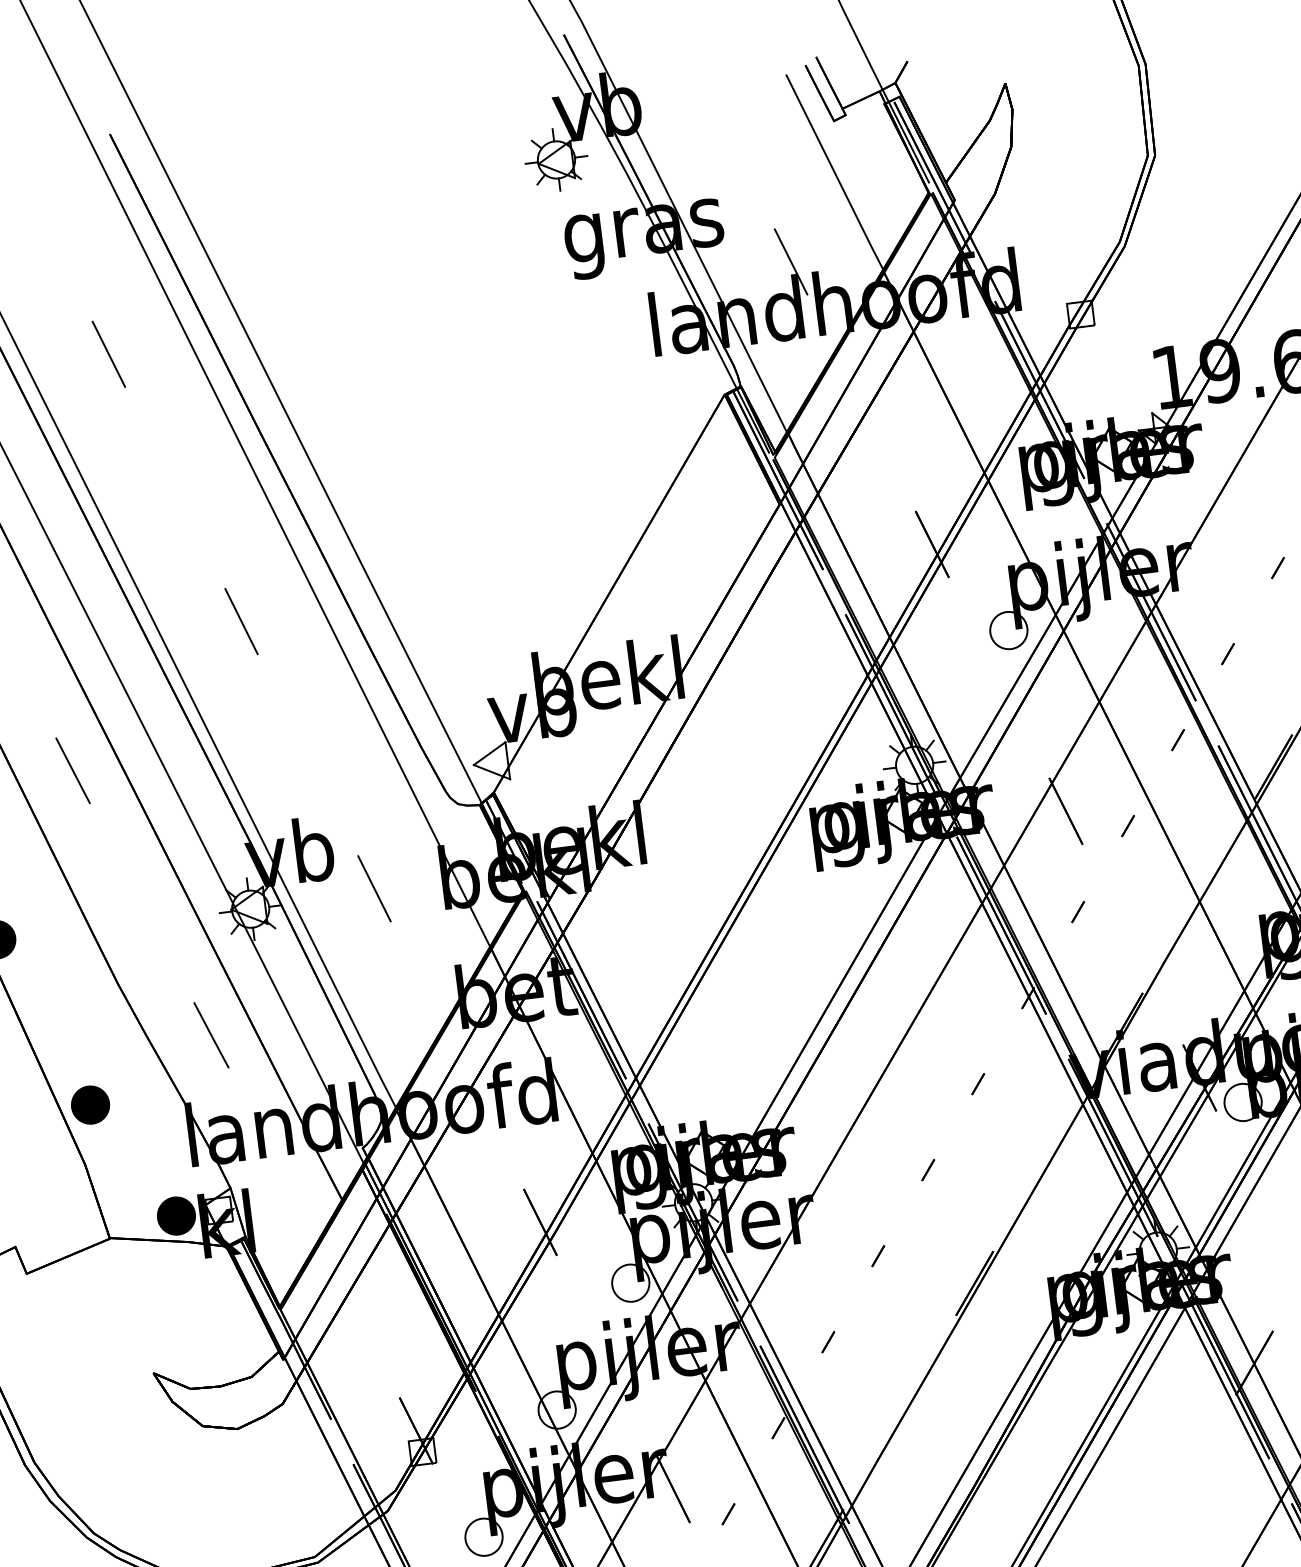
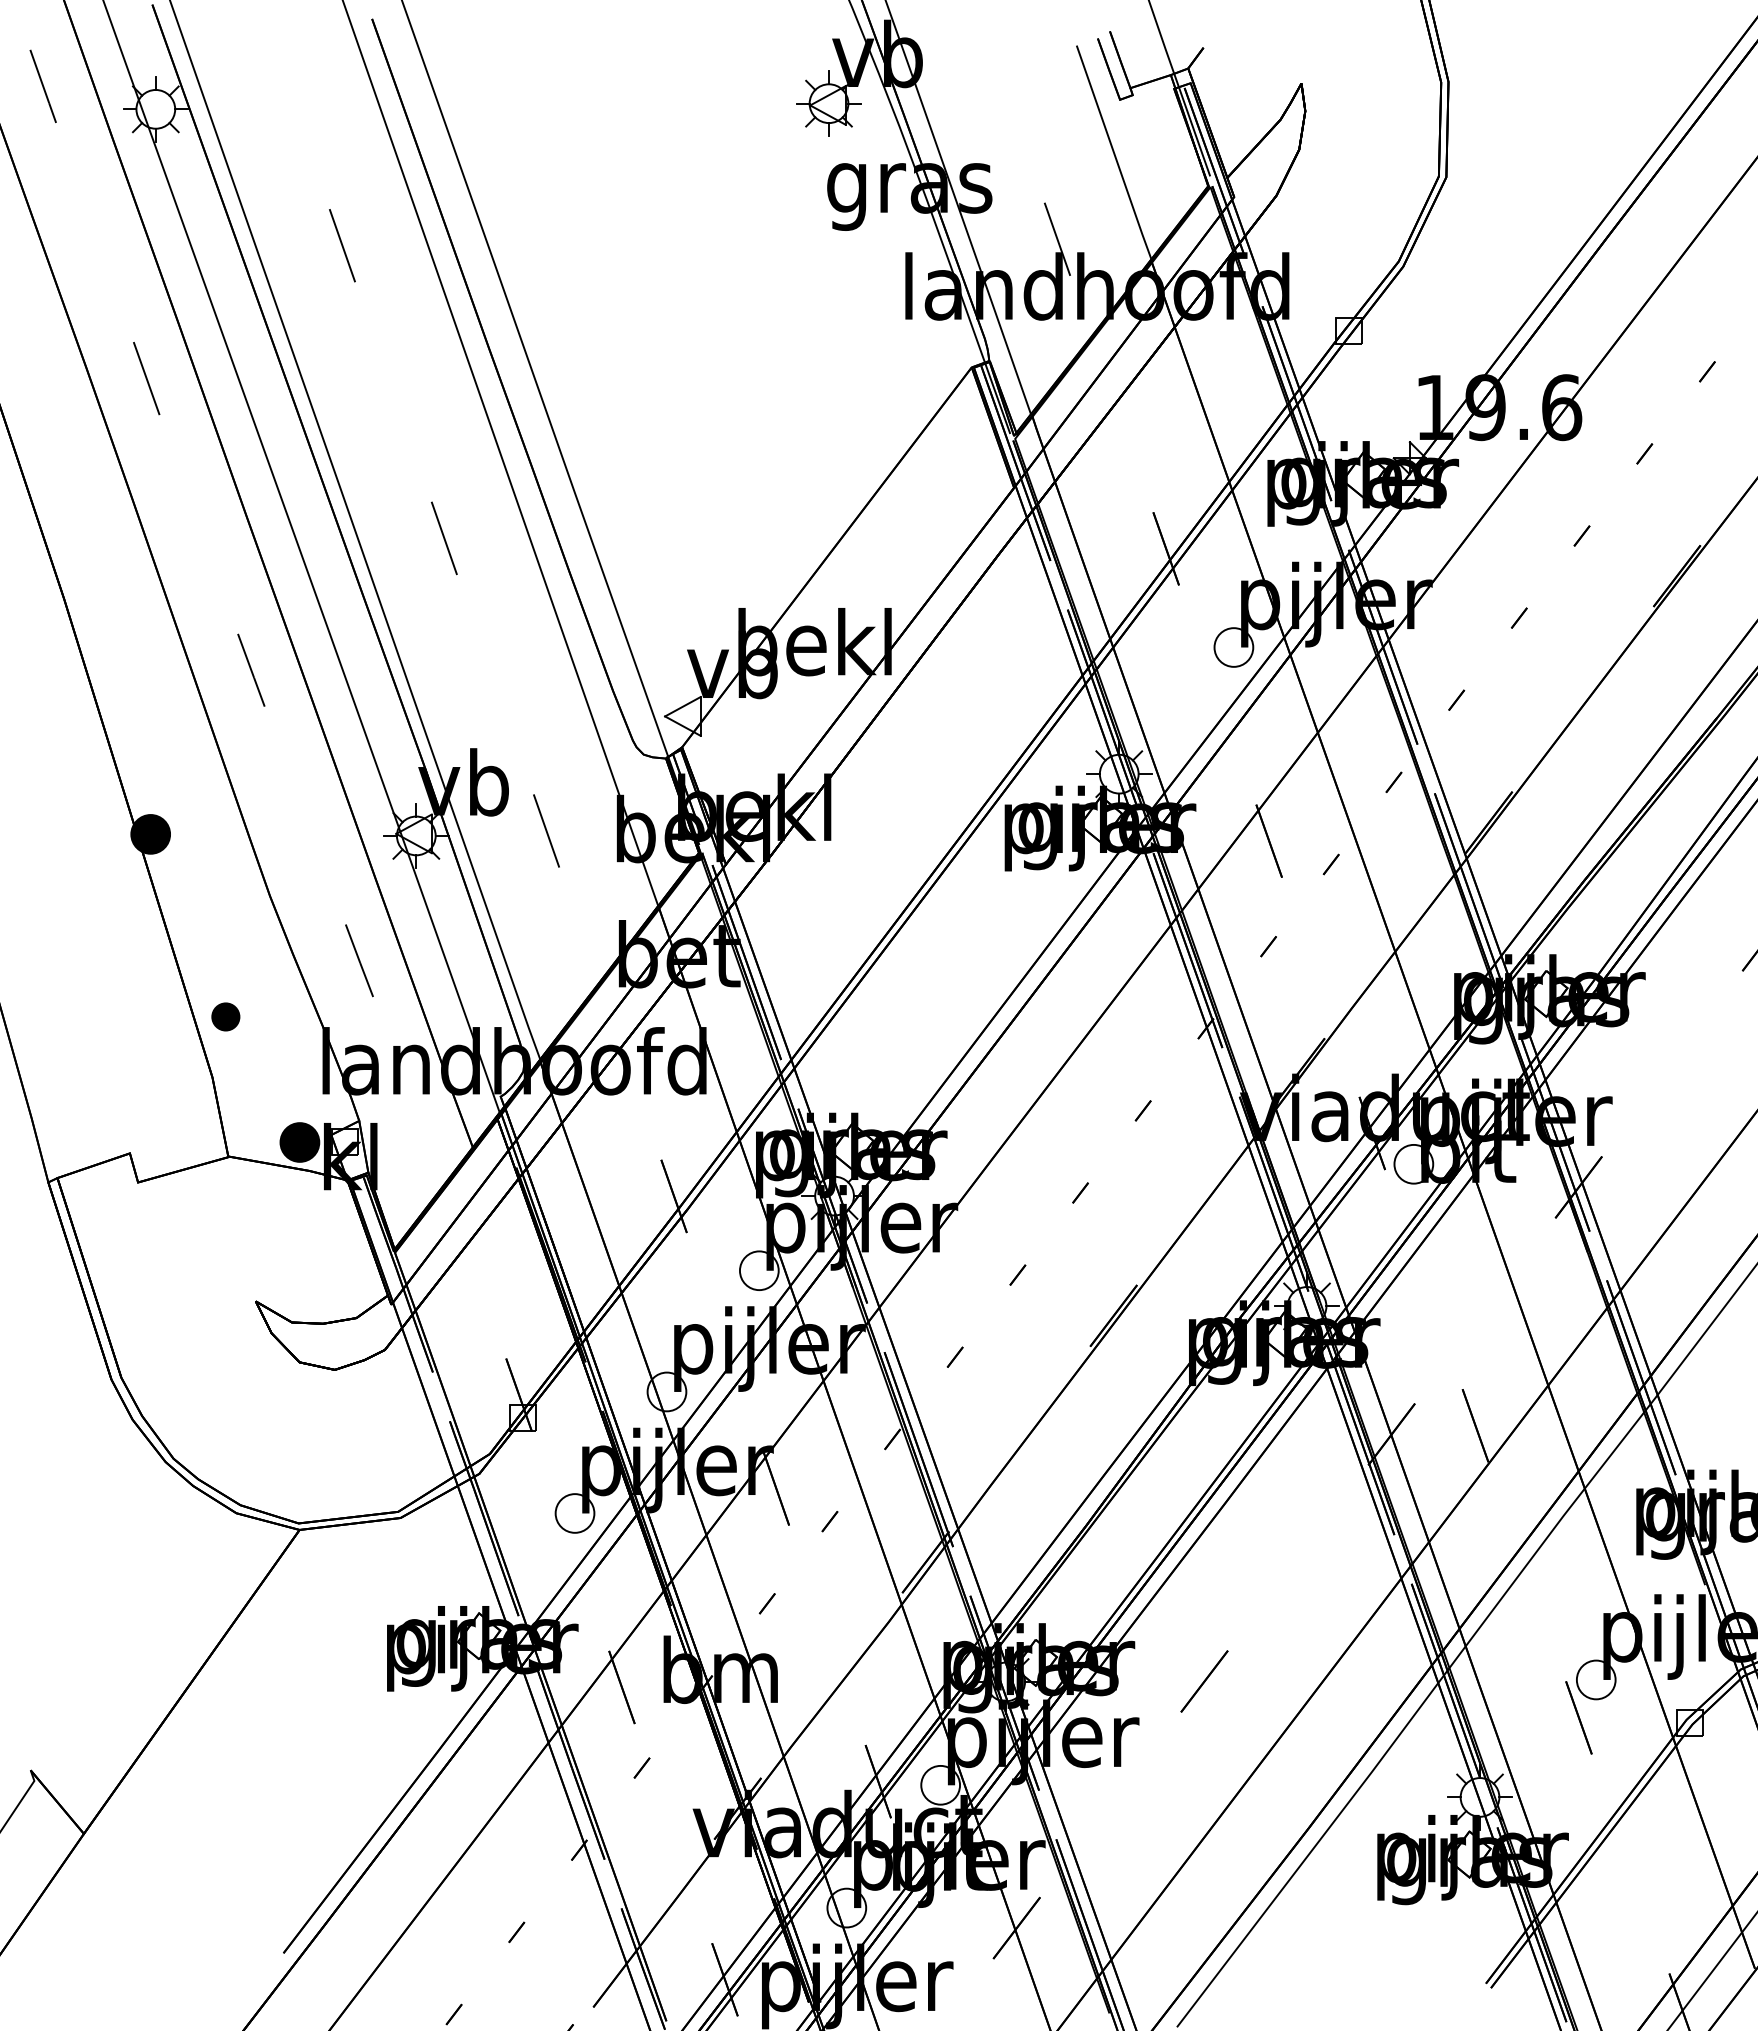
part: (90, 1104) -> (225, 1016), size x0.7

